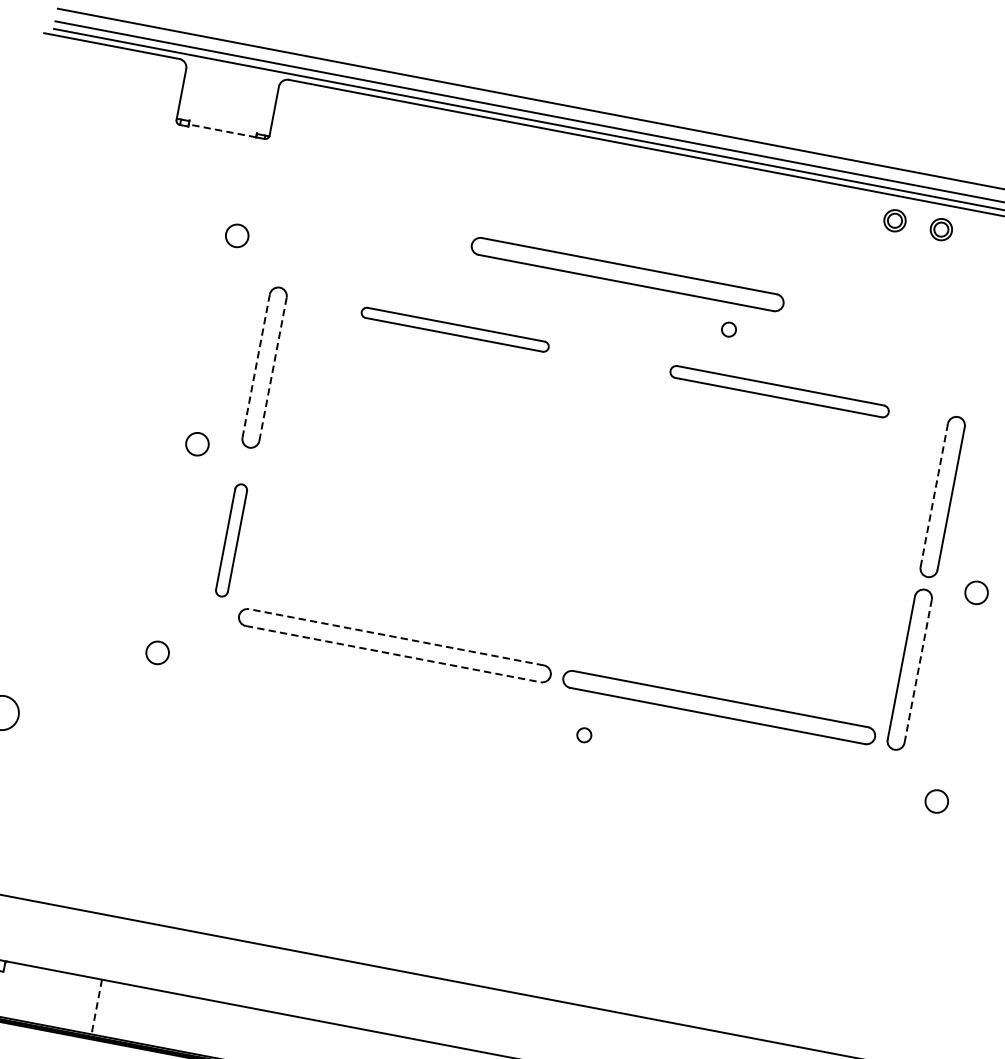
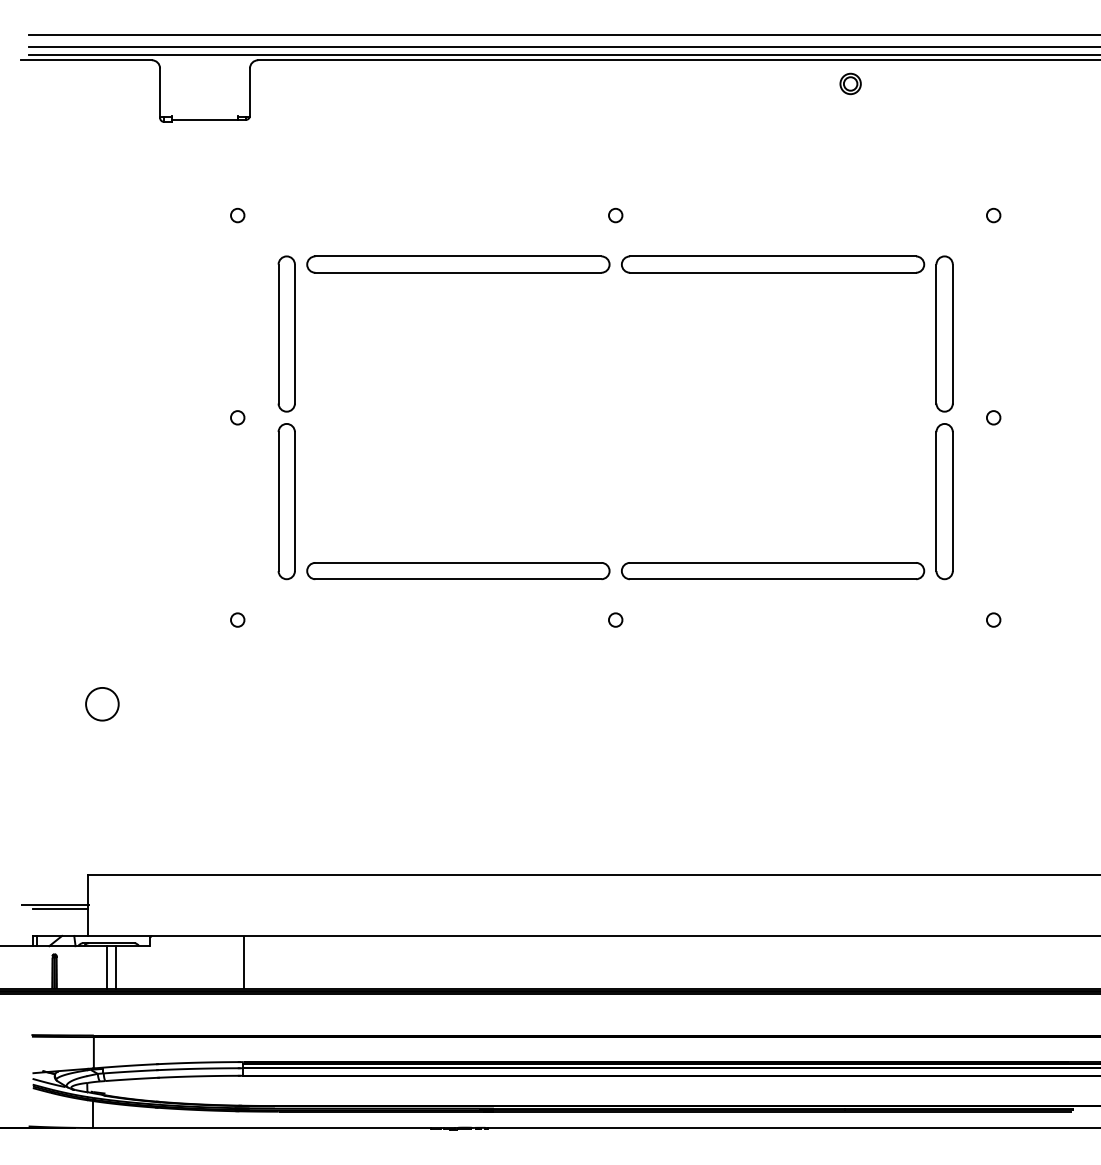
line: (223, 130) -> (205, 119), dashed -> solid
part: (941, 229) -> (895, 83), removed
circle: (237, 235) -> (237, 215), size x0.62
part: (628, 275) -> (610, 182), removed
part: (455, 329) -> (458, 264), size x1.67
circle: (728, 329) -> (615, 215), moved
line: (256, 366) -> (278, 334), dashed -> solid
line: (272, 368) -> (294, 333), dashed -> solid
part: (779, 391) -> (773, 264), size x1.43
circle: (197, 444) -> (237, 417), size x0.62
line: (934, 494) -> (936, 333), dashed -> solid
part: (231, 540) -> (286, 501), size x1.43
circle: (976, 592) -> (993, 417), size x0.62
line: (395, 636) -> (457, 562), dashed -> solid
circle: (157, 652) -> (237, 619), size x0.62
line: (393, 654) -> (458, 579), dashed -> solid
line: (917, 671) -> (952, 501), dashed -> solid
circle: (584, 734) -> (615, 619), moved
circle: (936, 800) -> (993, 619), size x0.62
line: (96, 1006) -> (243, 962), dashed -> solid

